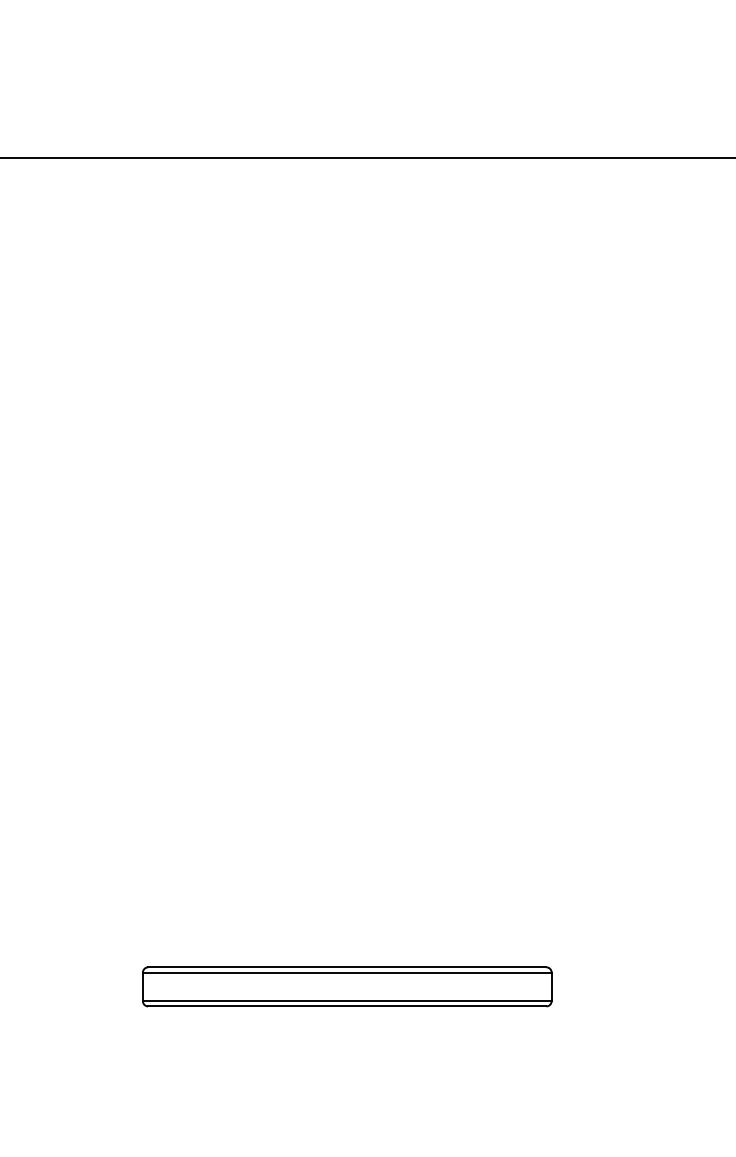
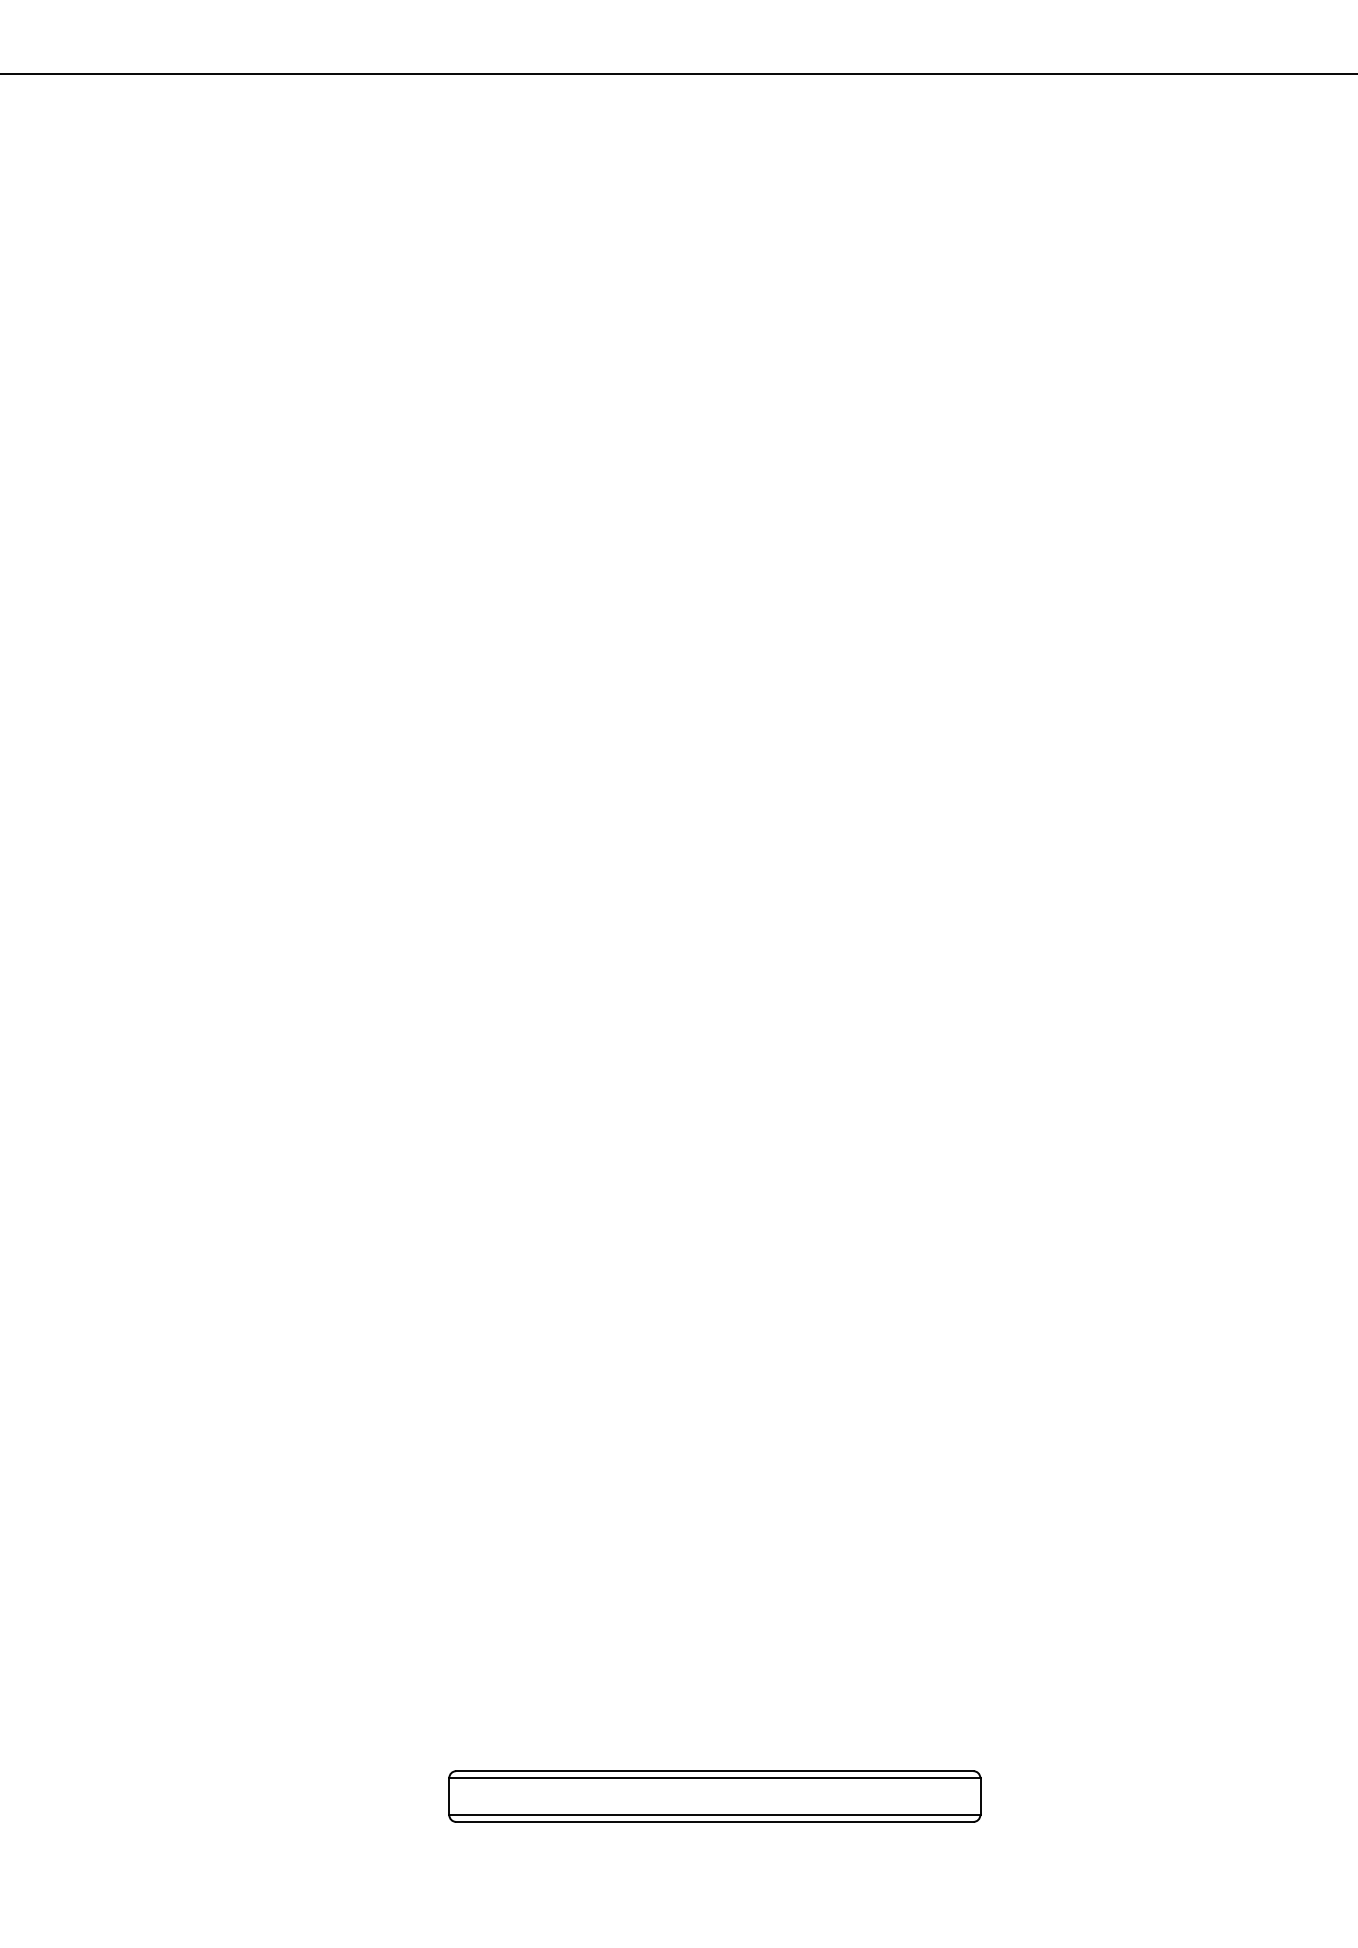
part: (347, 986) -> (714, 1796), size x0.62

